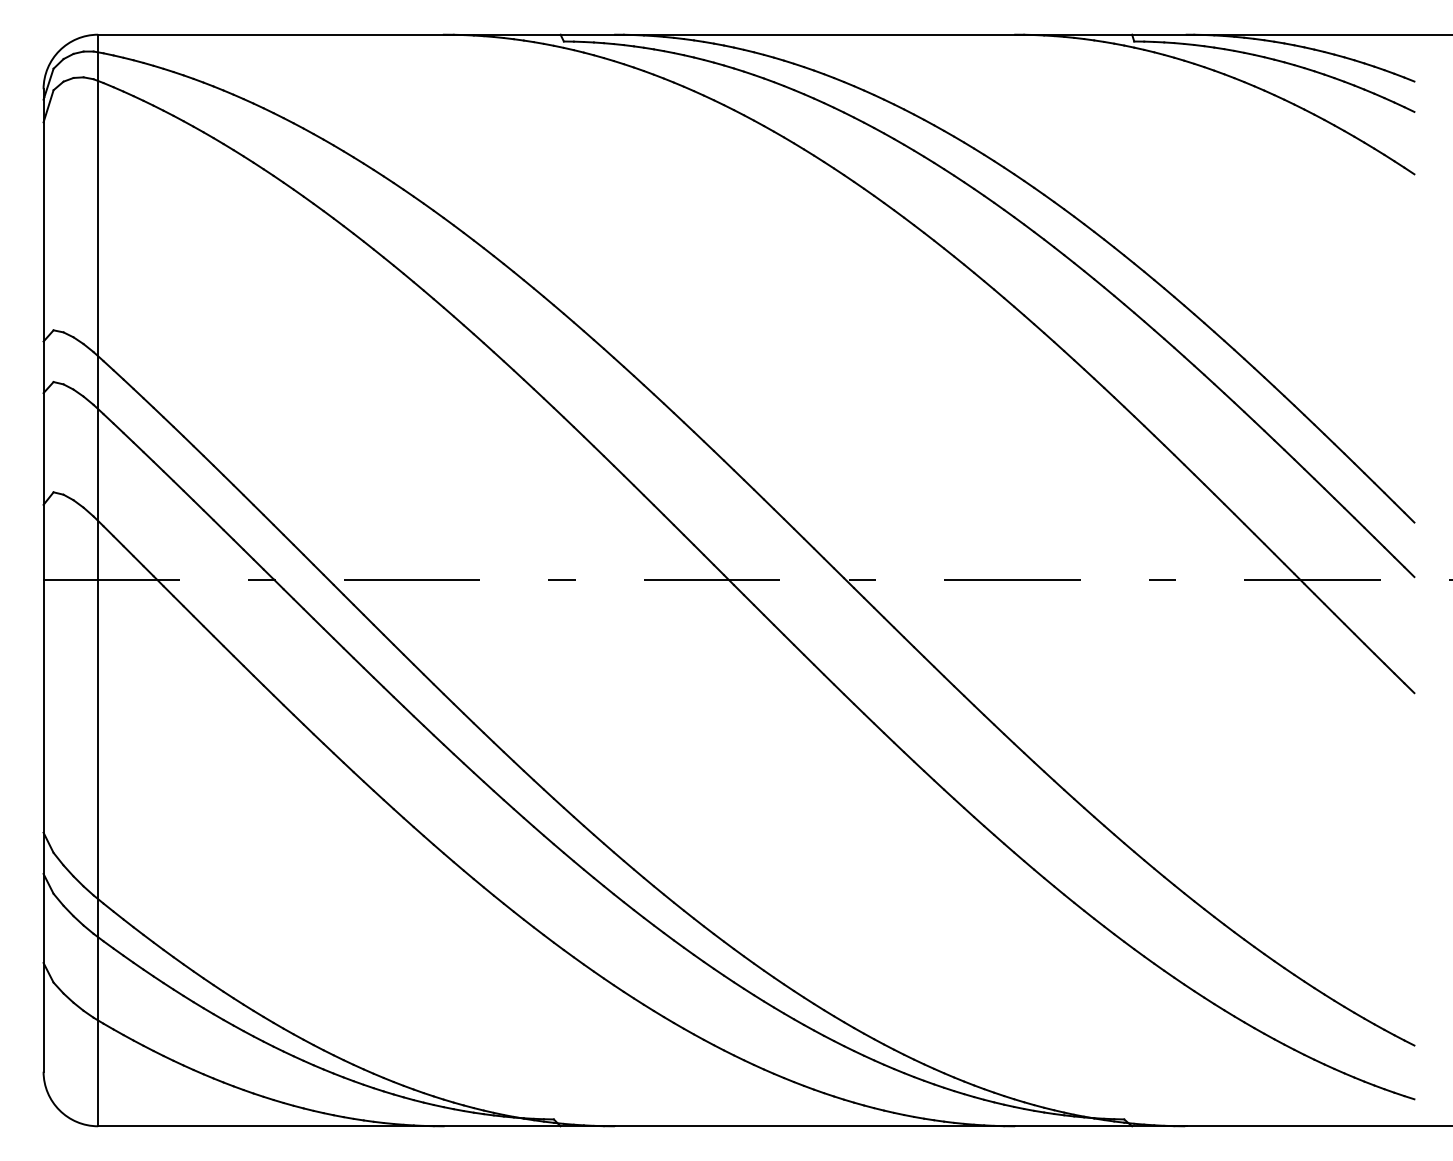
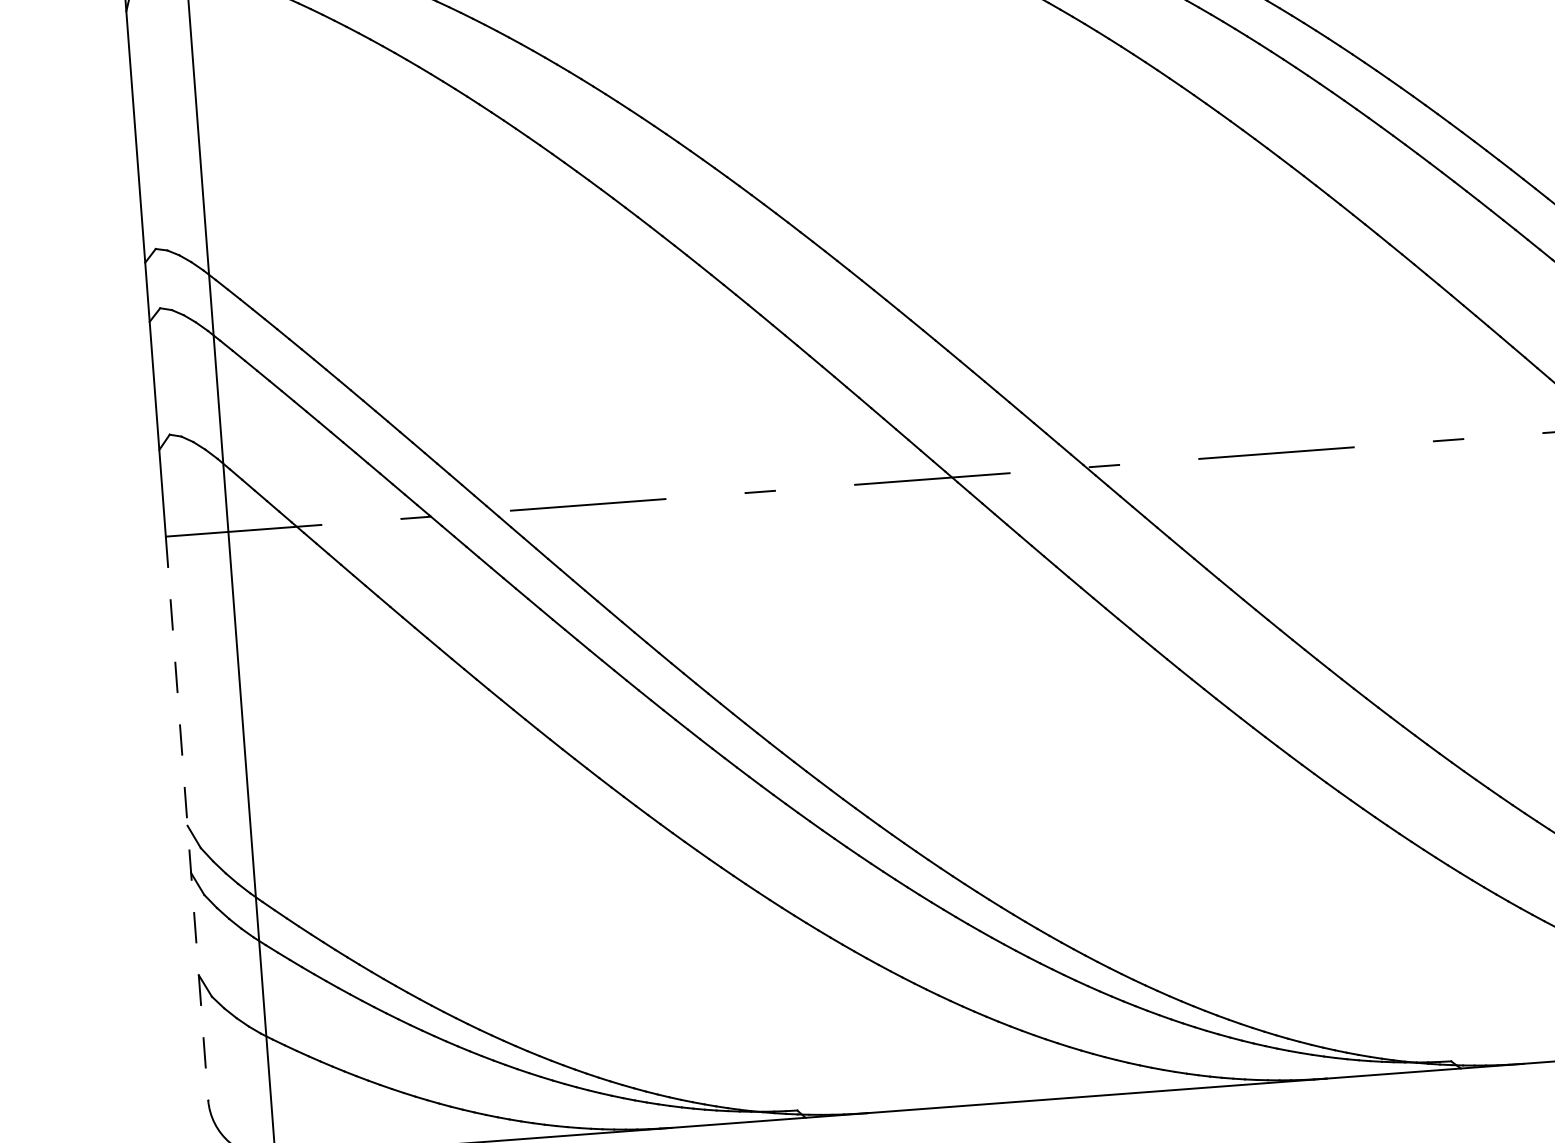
line: (43, 826) -> (186, 818), solid -> dashed

